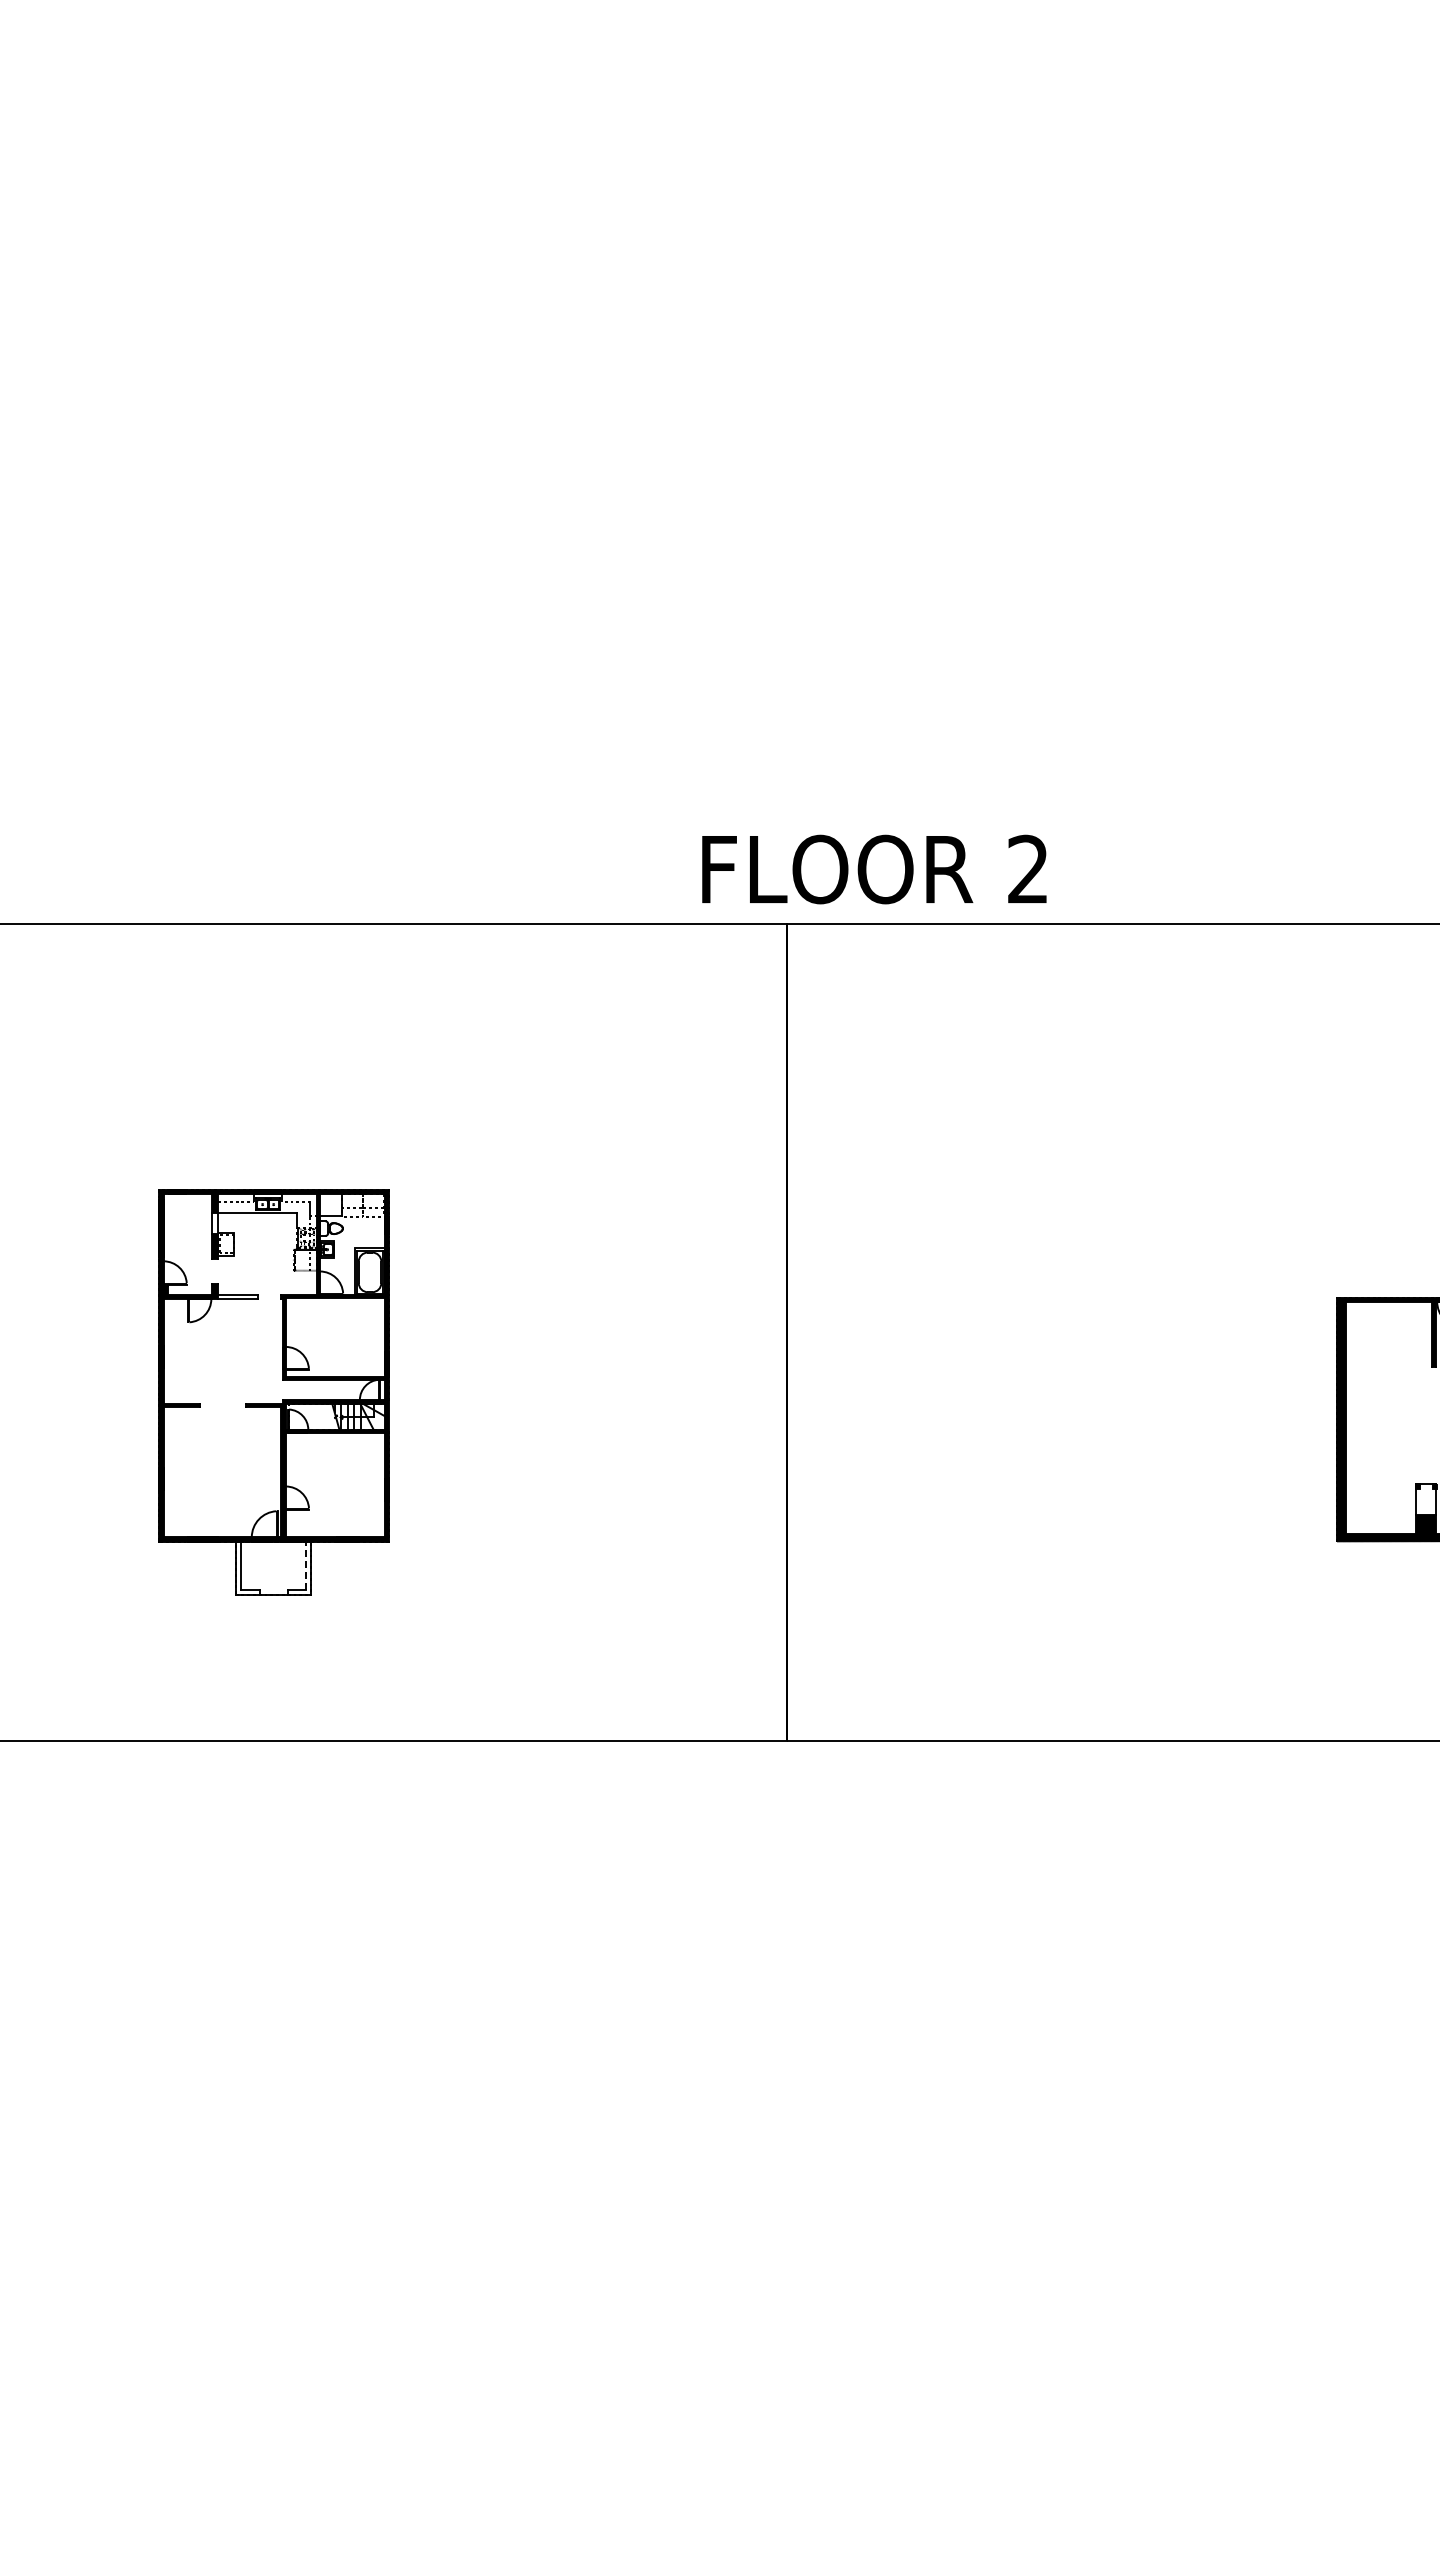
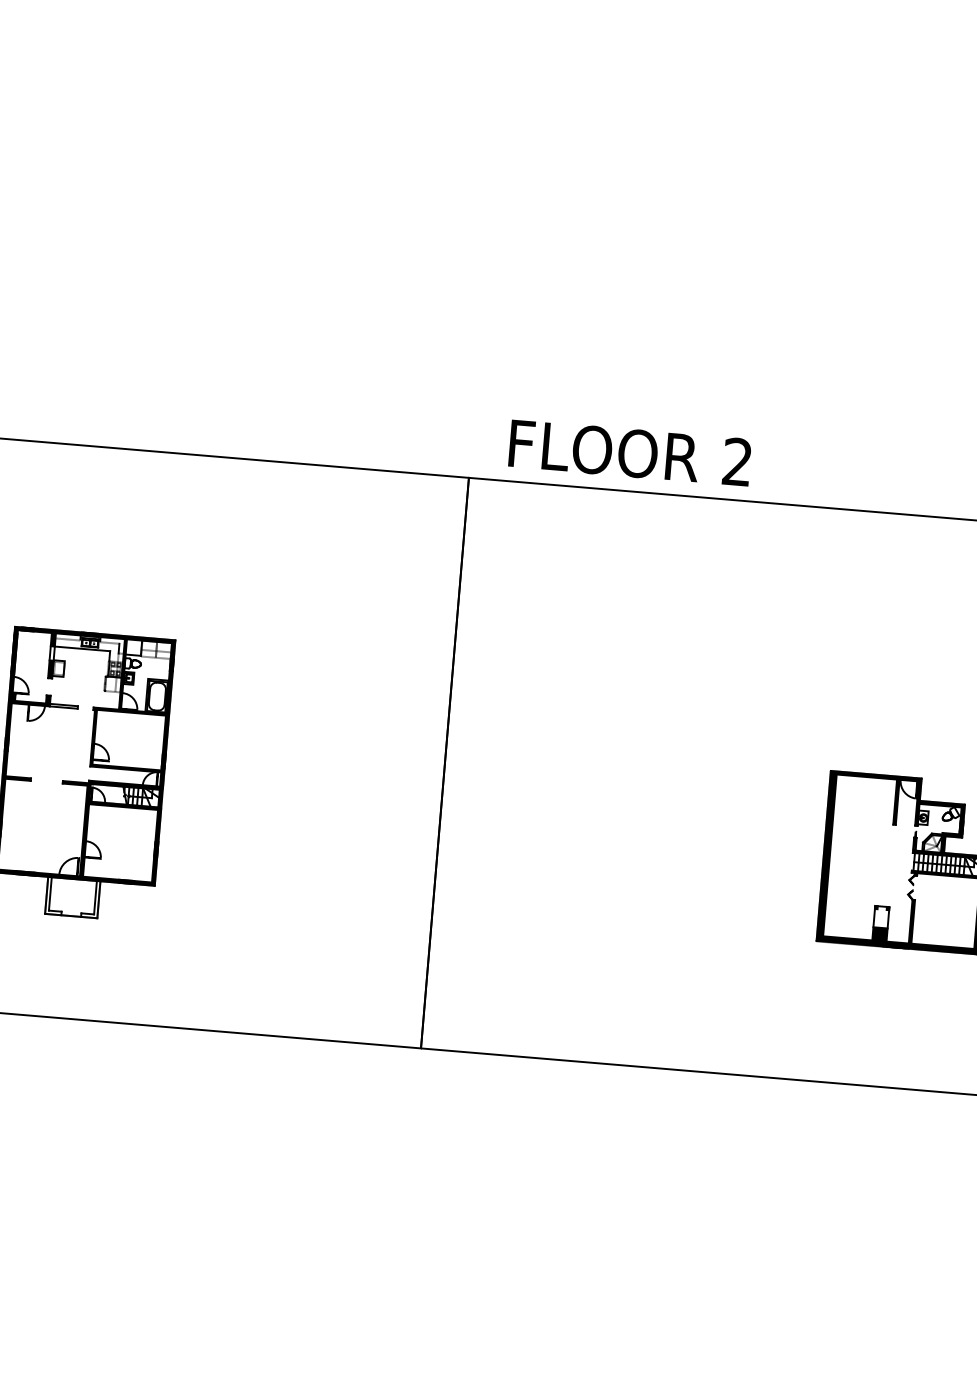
text: (874, 869) -> (630, 453), moved
line: (306, 1565) -> (95, 897), dashed -> solid

